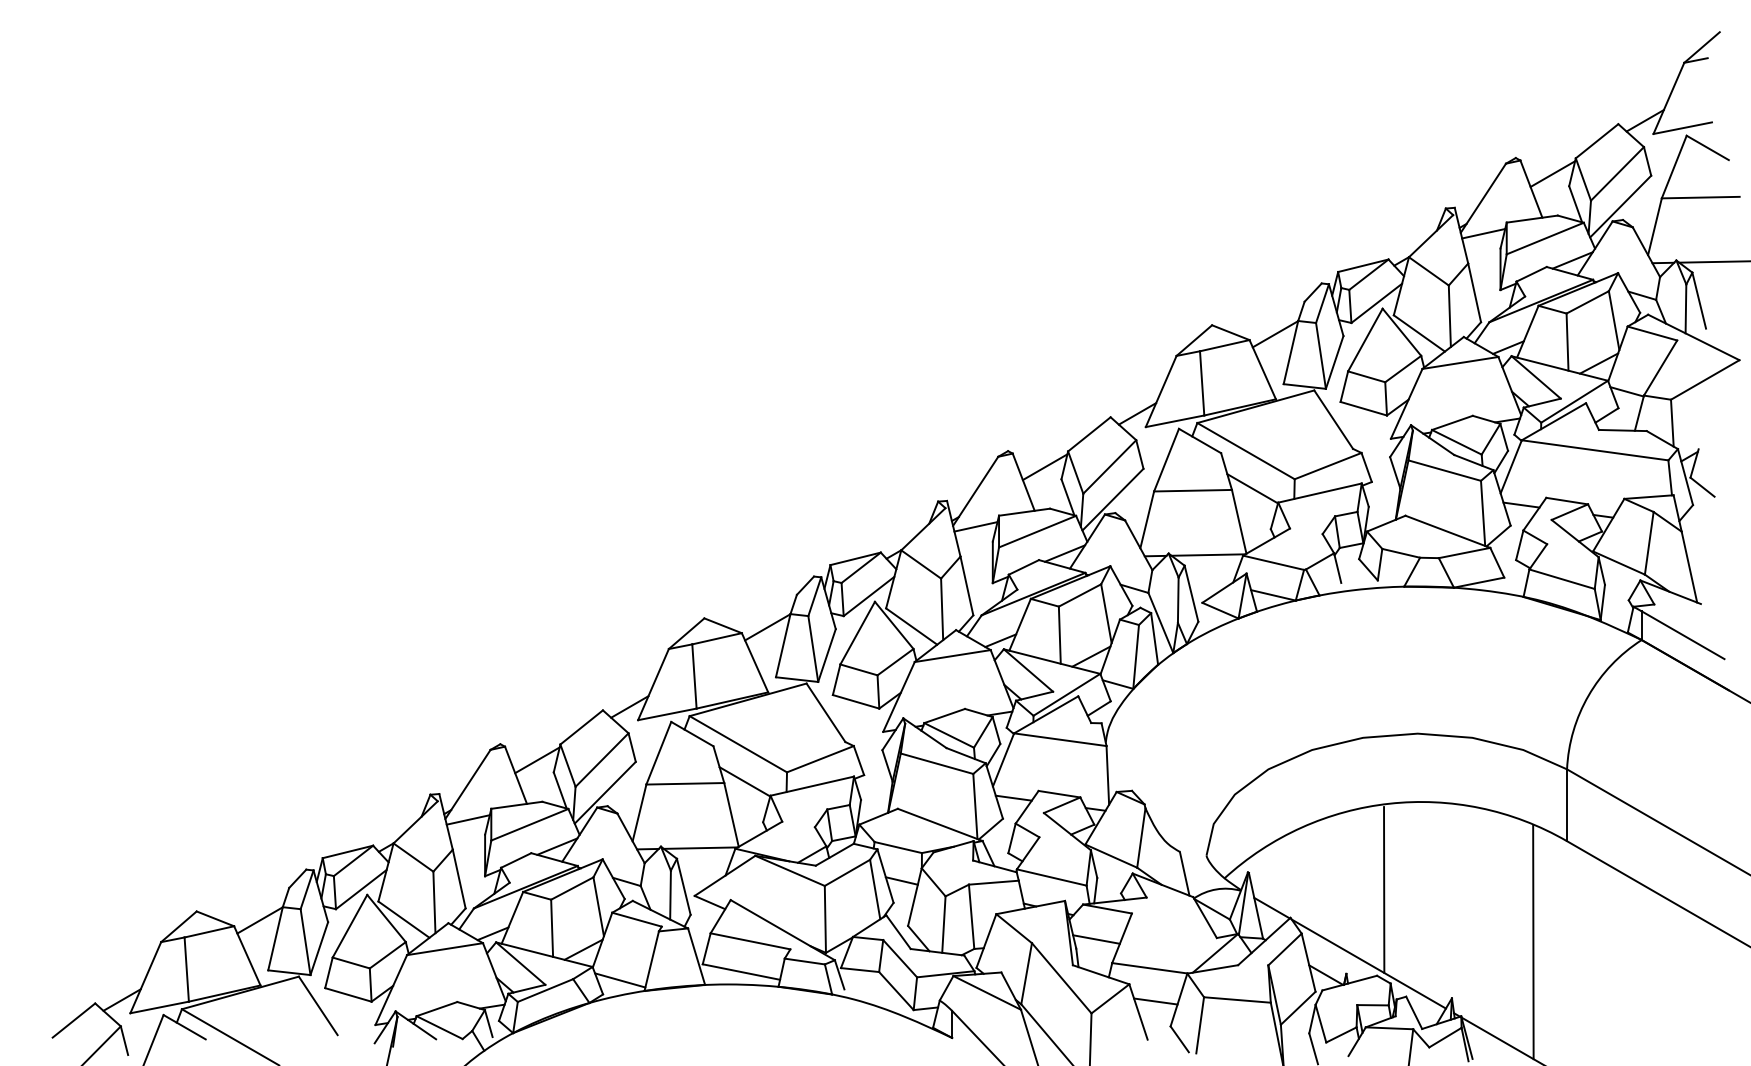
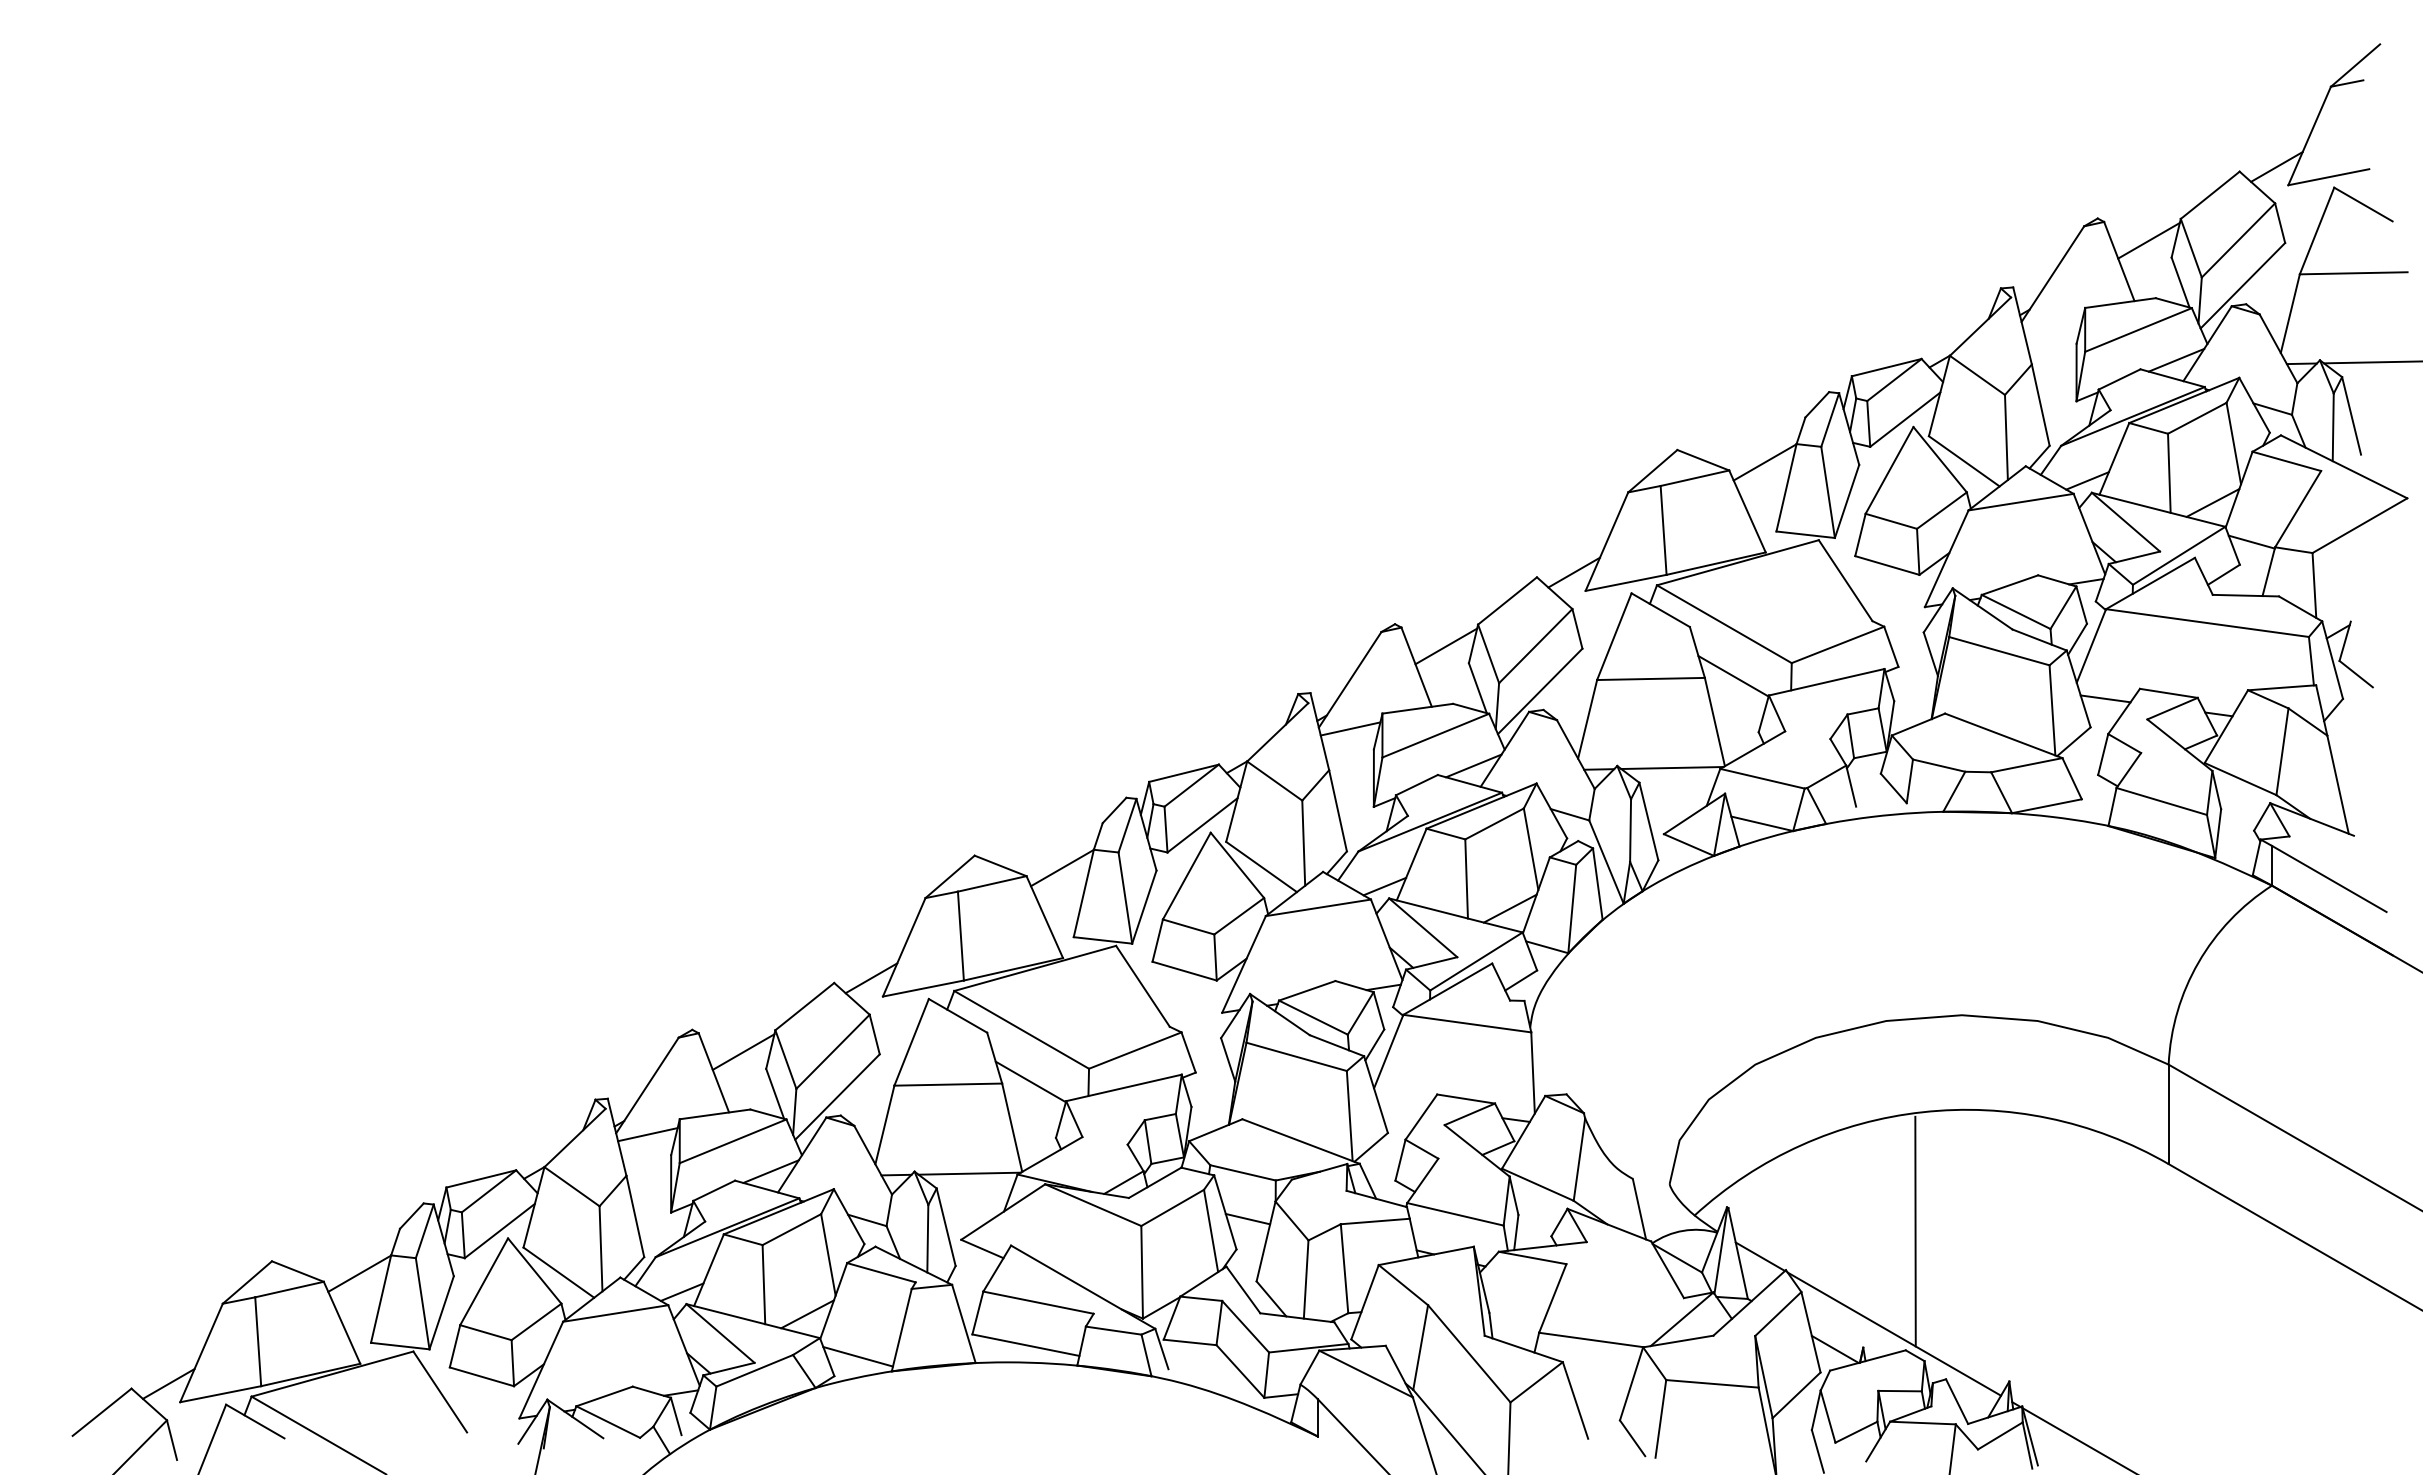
line: (1483, 233) -> (2053, 322), removed
line: (1013, 798) -> (1402, 1104), removed
line: (1096, 939) -> (1517, 1300), removed
line: (1532, 941) -> (2121, 1303), removed
line: (1155, 1001) -> (1599, 1385), removed

